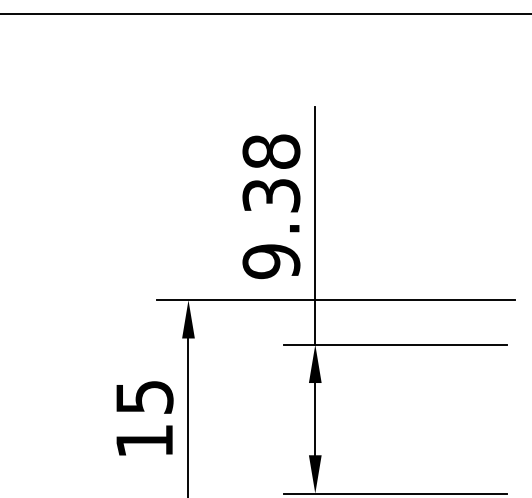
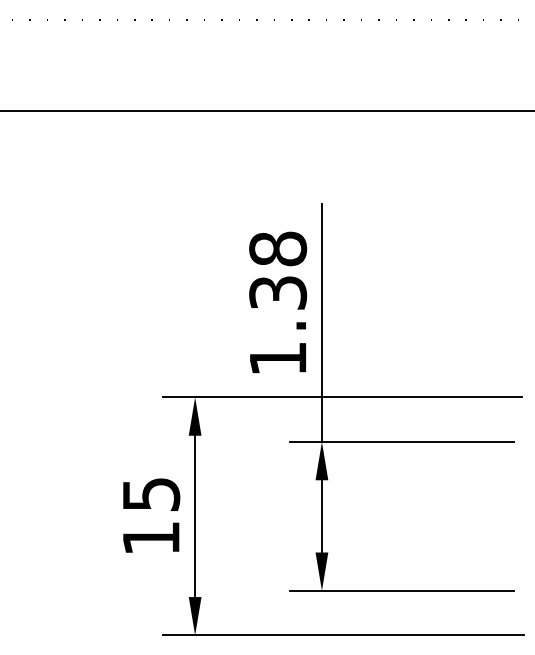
text: (271, 261) -> (278, 358), 9.38 -> 1.38

